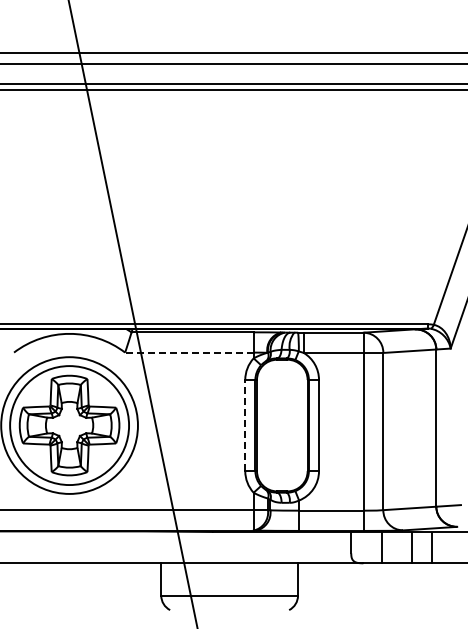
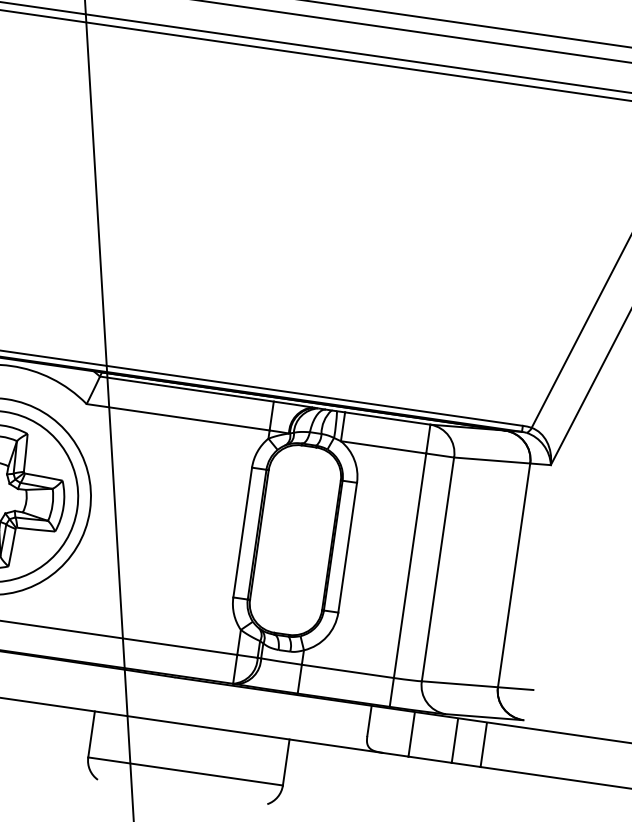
line: (188, 352) -> (176, 416), dashed -> solid
line: (245, 425) -> (243, 532), dashed -> solid

